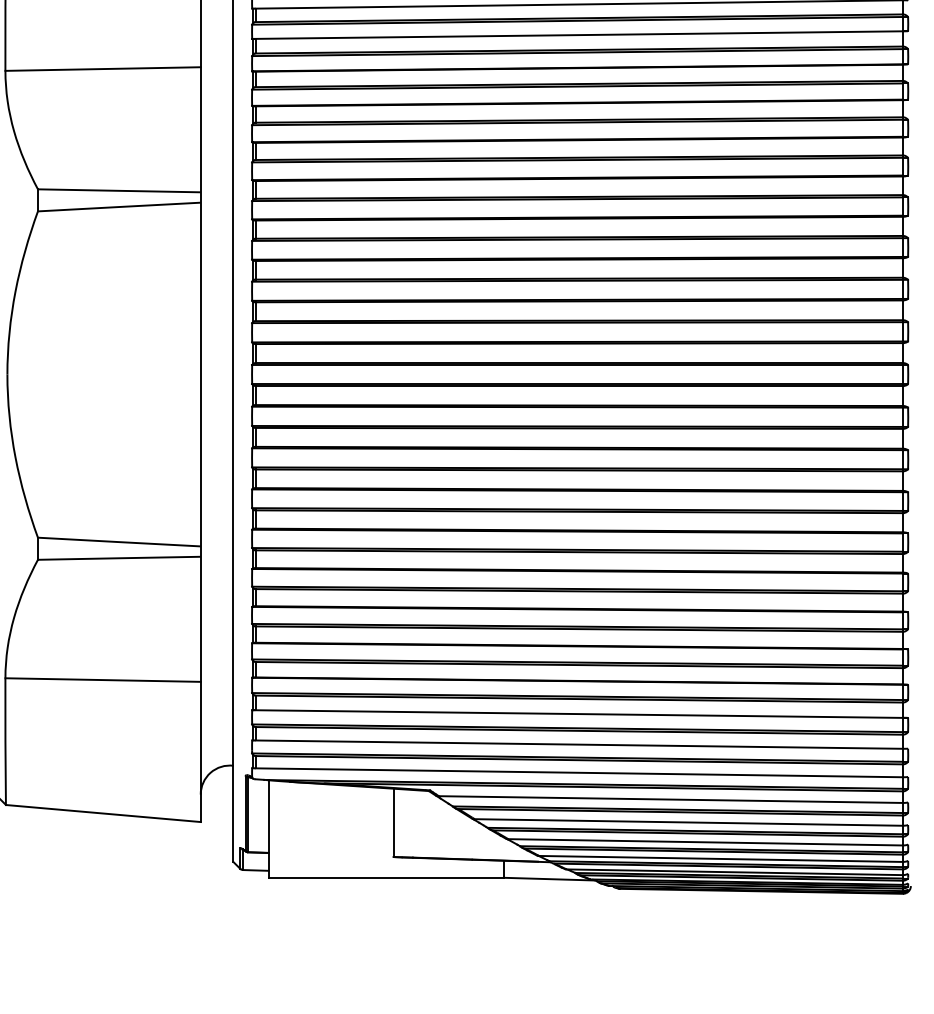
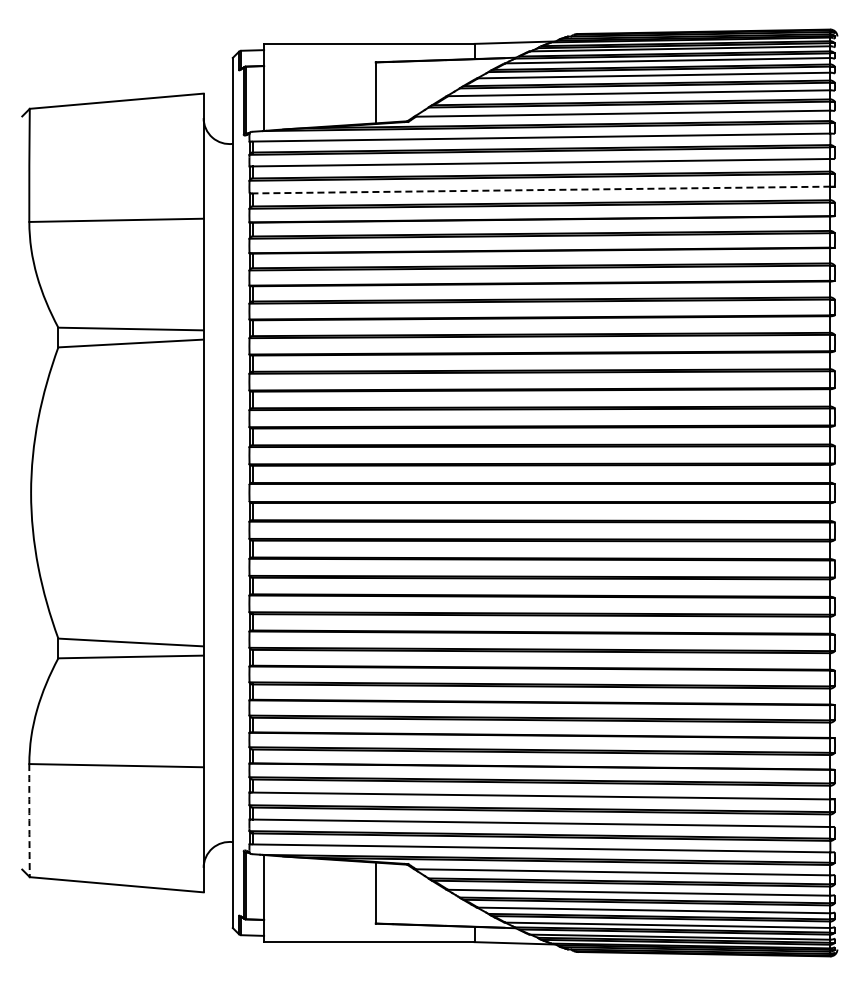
line: (577, 35) -> (539, 190), solid -> dashed
arc: (5, 741) -> (29, 820), solid -> dashed

